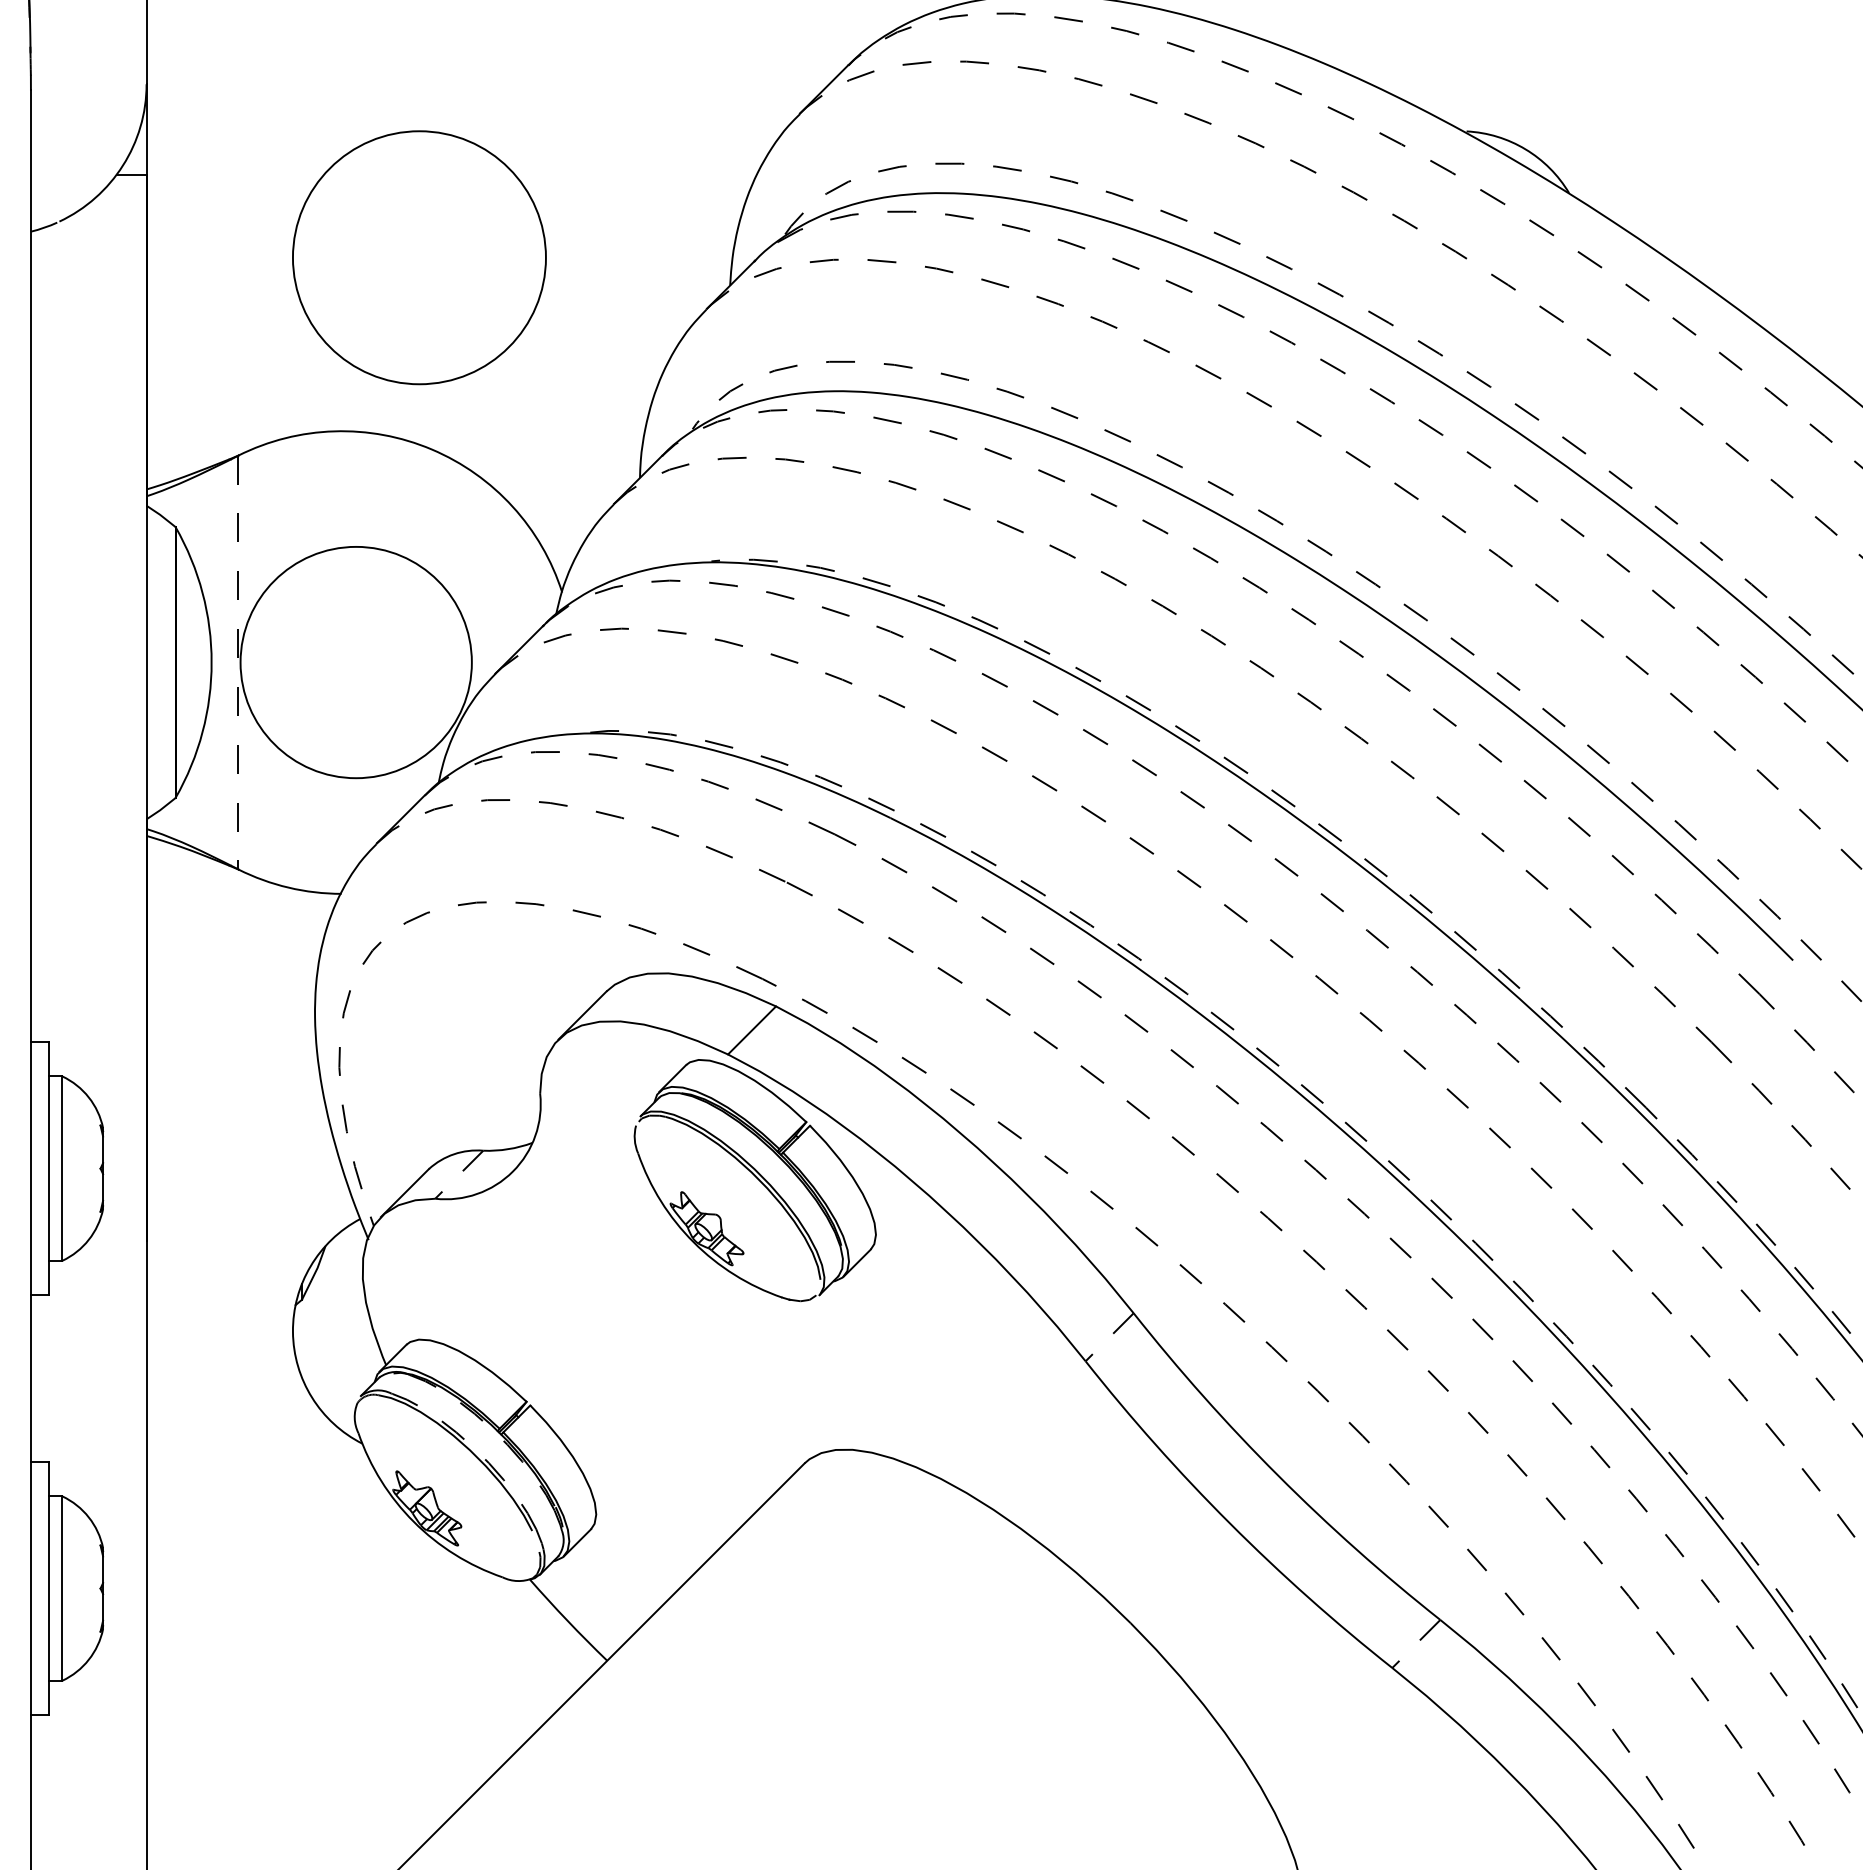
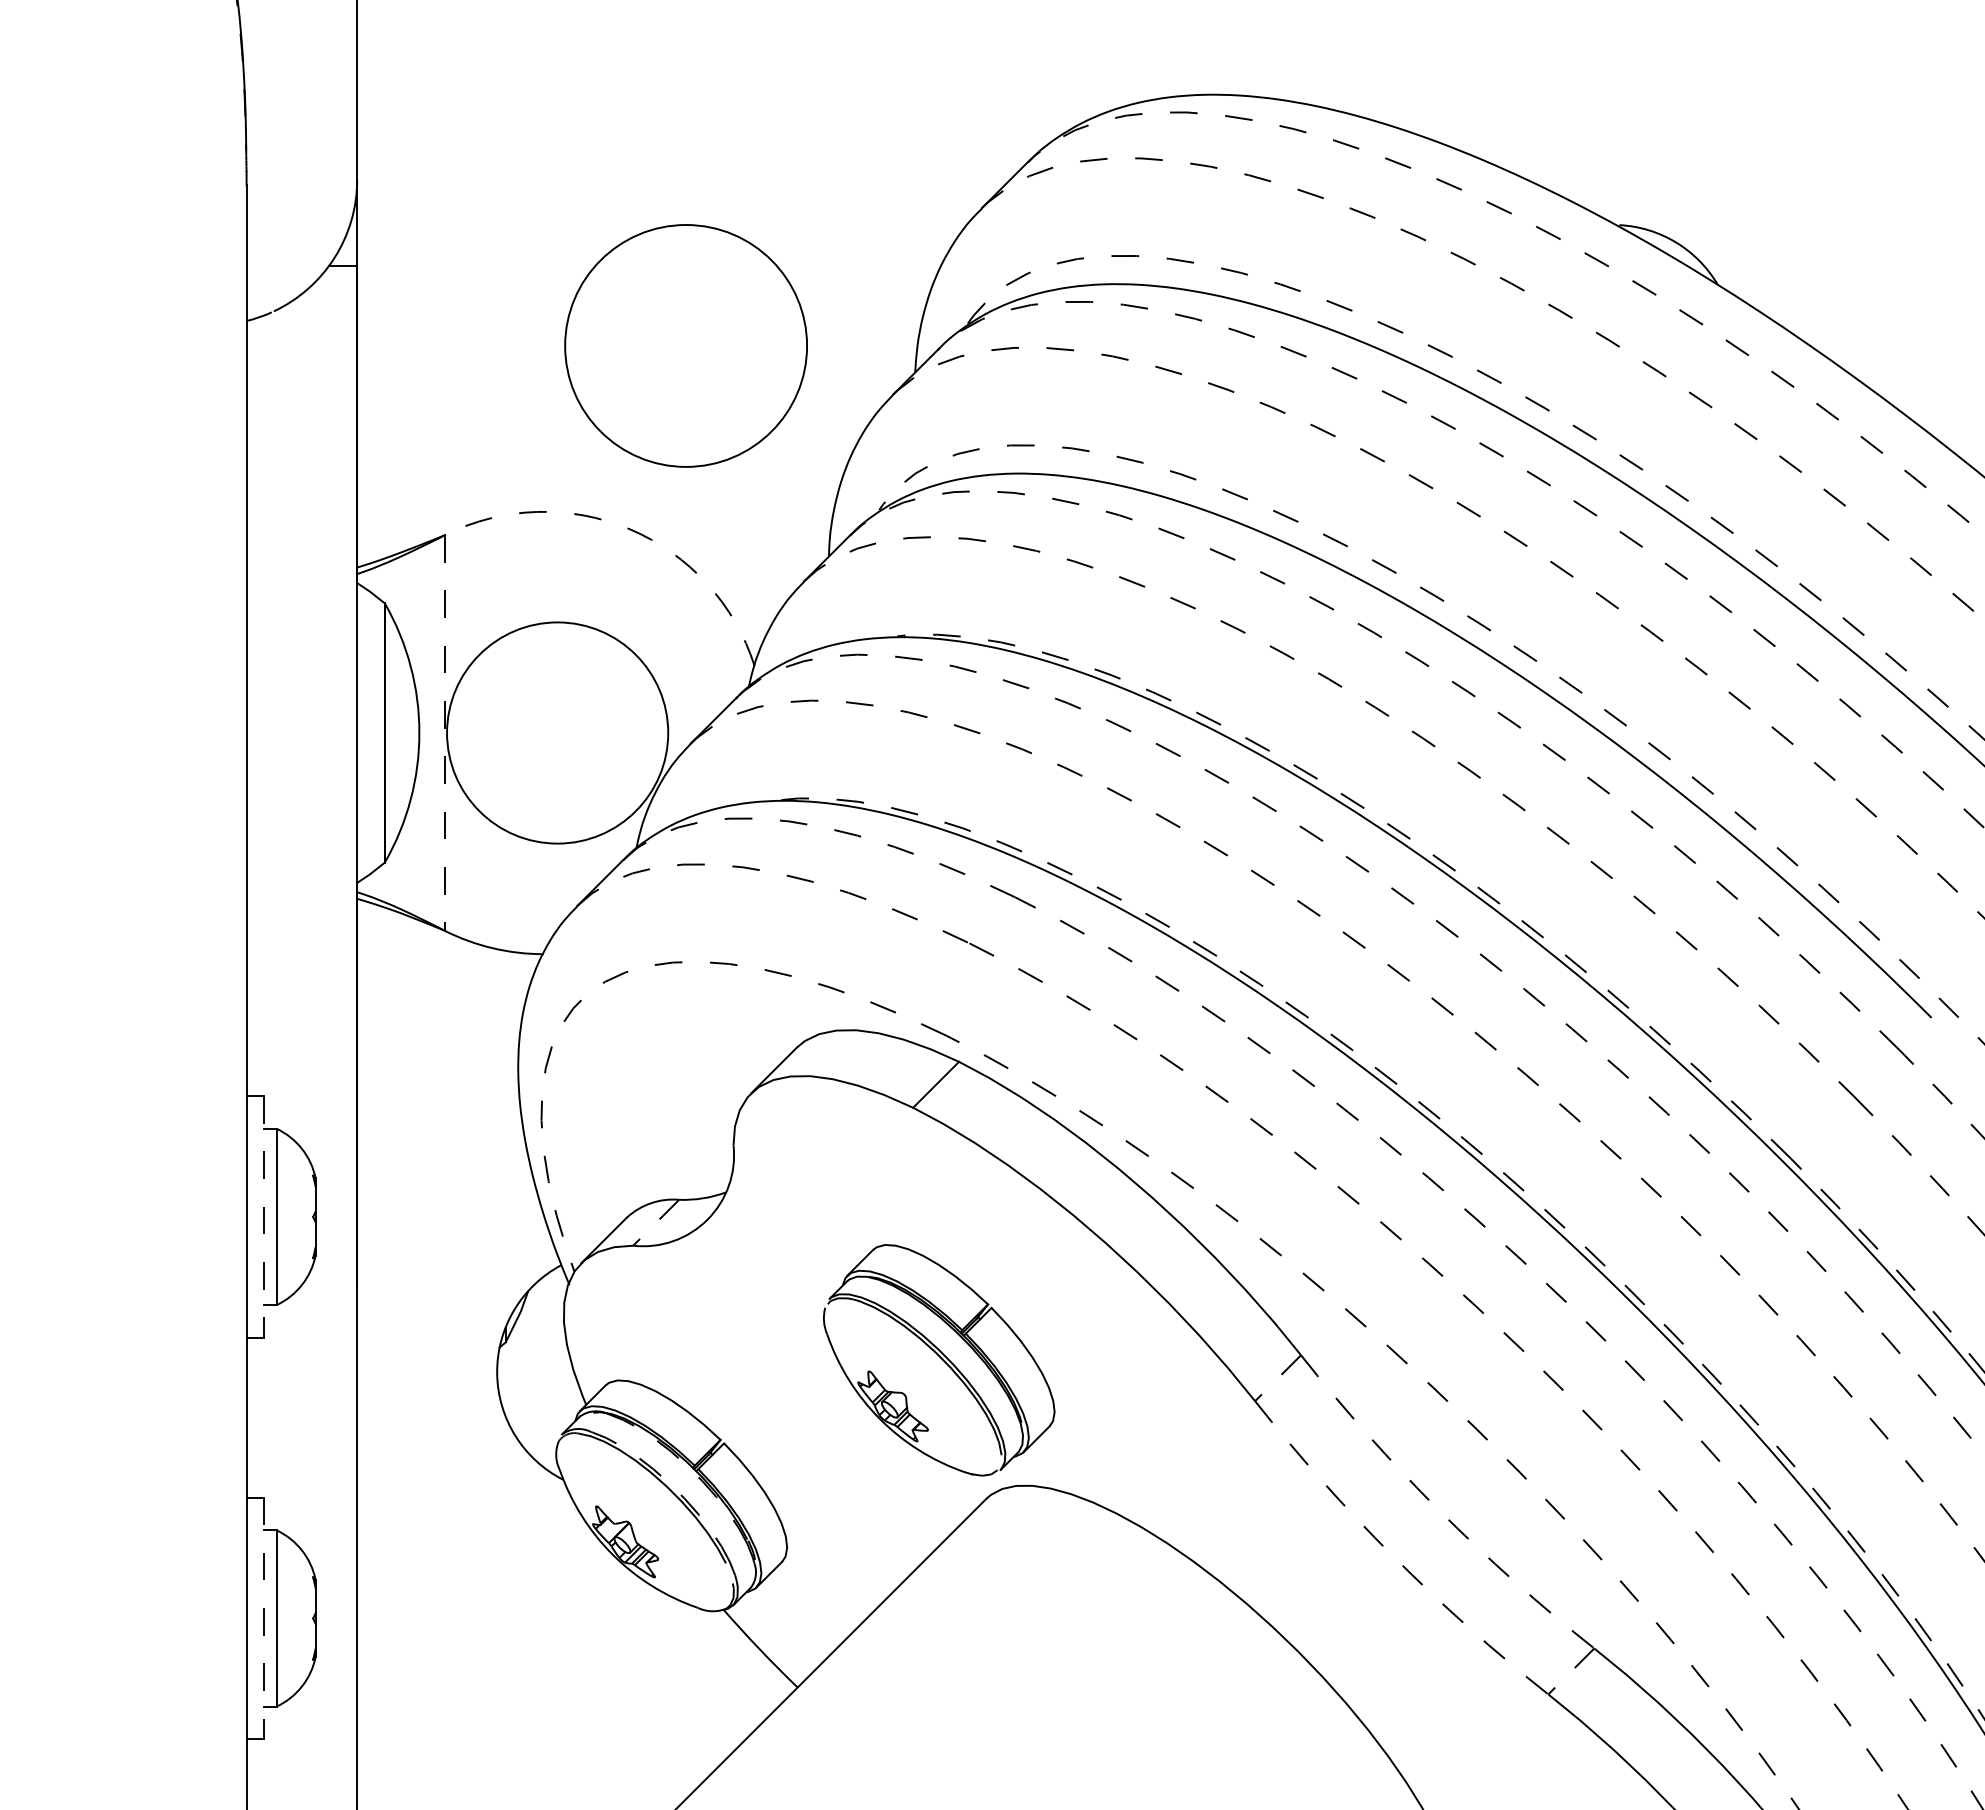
circle: (418, 257) -> (685, 345), moved
arc: (431, 449) -> (629, 529), solid -> dashed
line: (48, 1168) -> (263, 1216), solid -> dashed
part: (755, 1180) -> (939, 1360), moved
arc: (1278, 1475) -> (1439, 1510), solid -> dashed
arc: (1230, 1523) -> (1393, 1556), solid -> dashed
line: (48, 1588) -> (263, 1618), solid -> dashed

